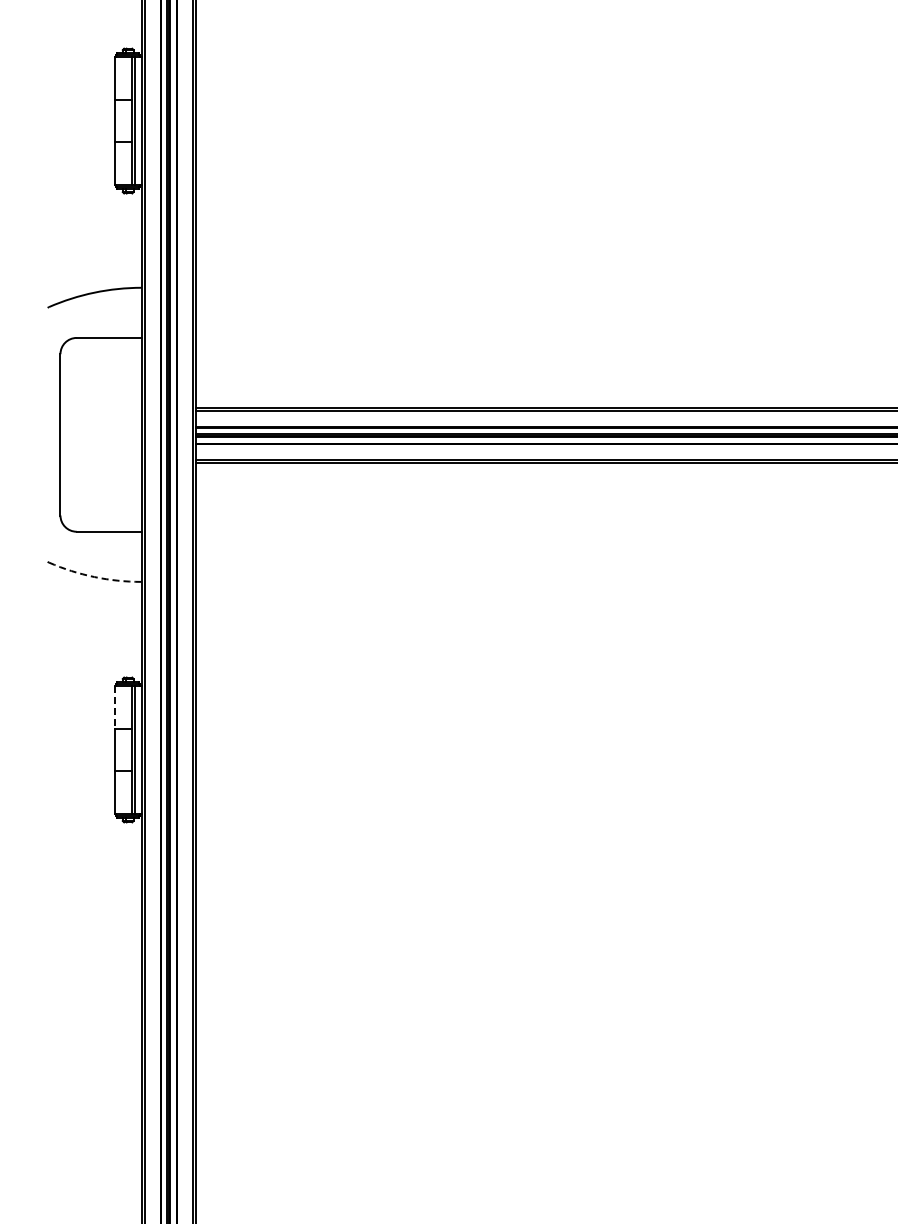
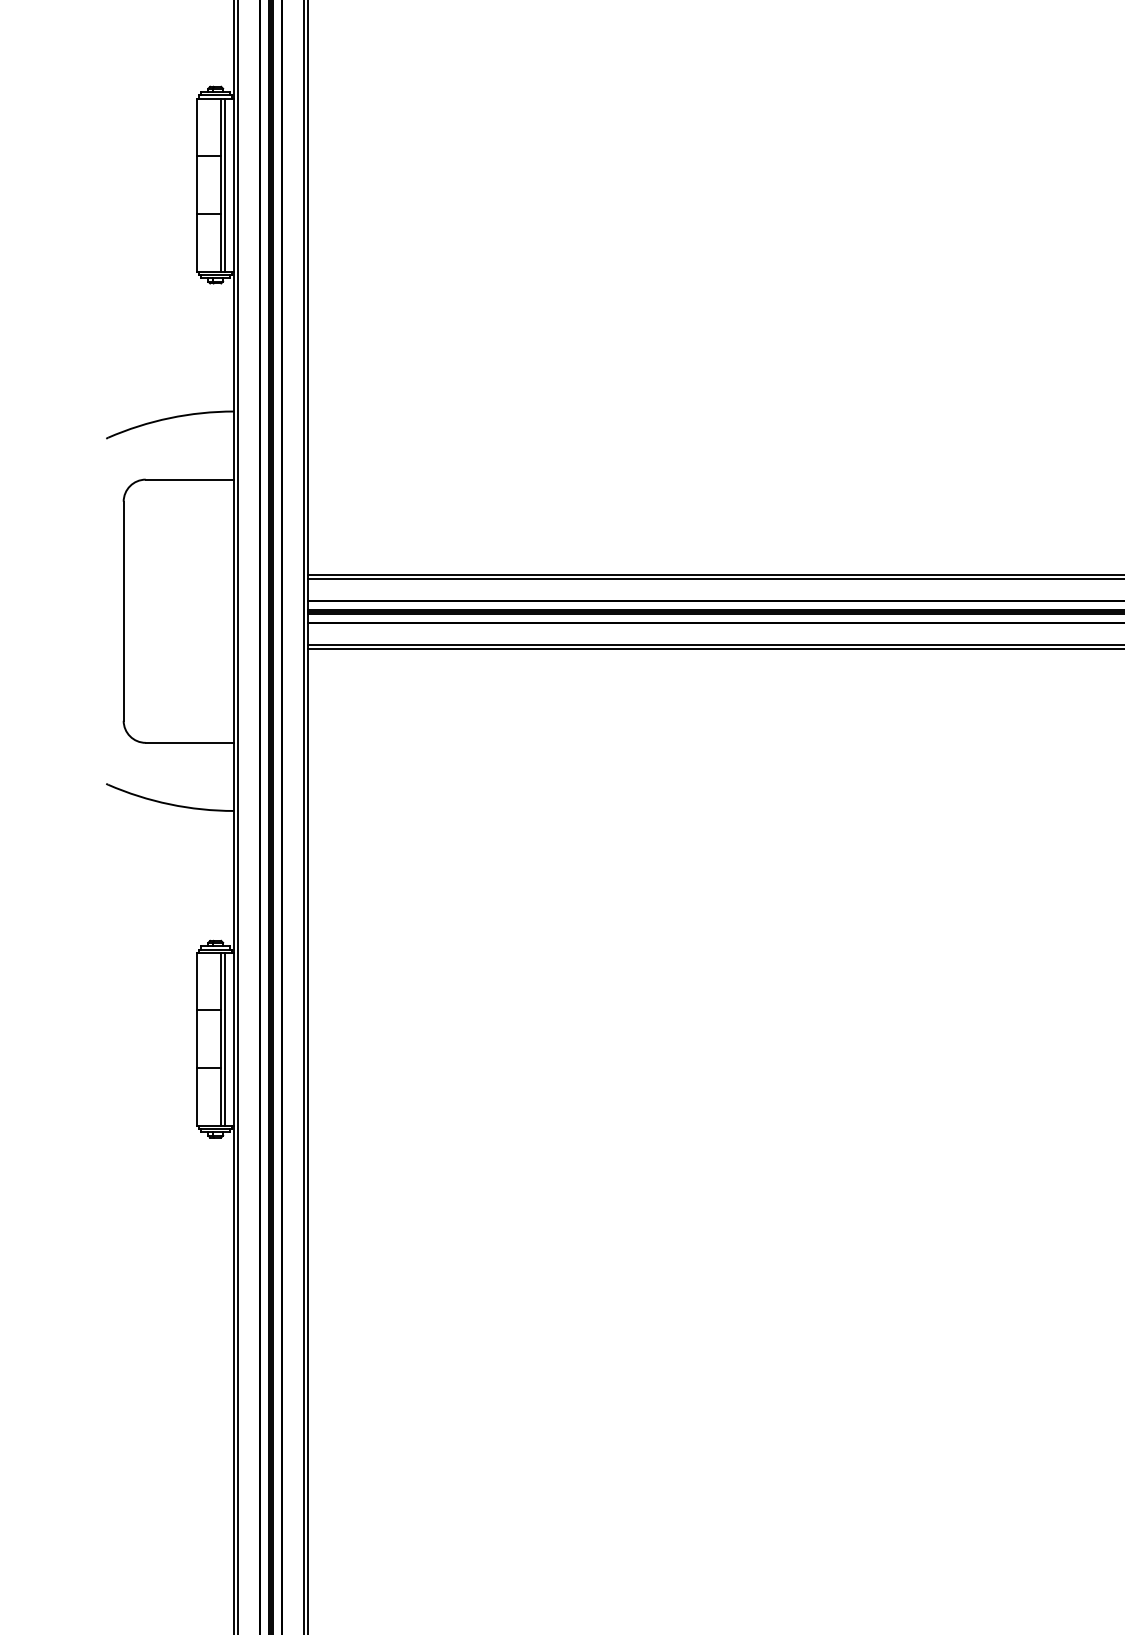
arc: (94, 577) -> (169, 804), dashed -> solid
line: (114, 708) -> (197, 982), dashed -> solid

